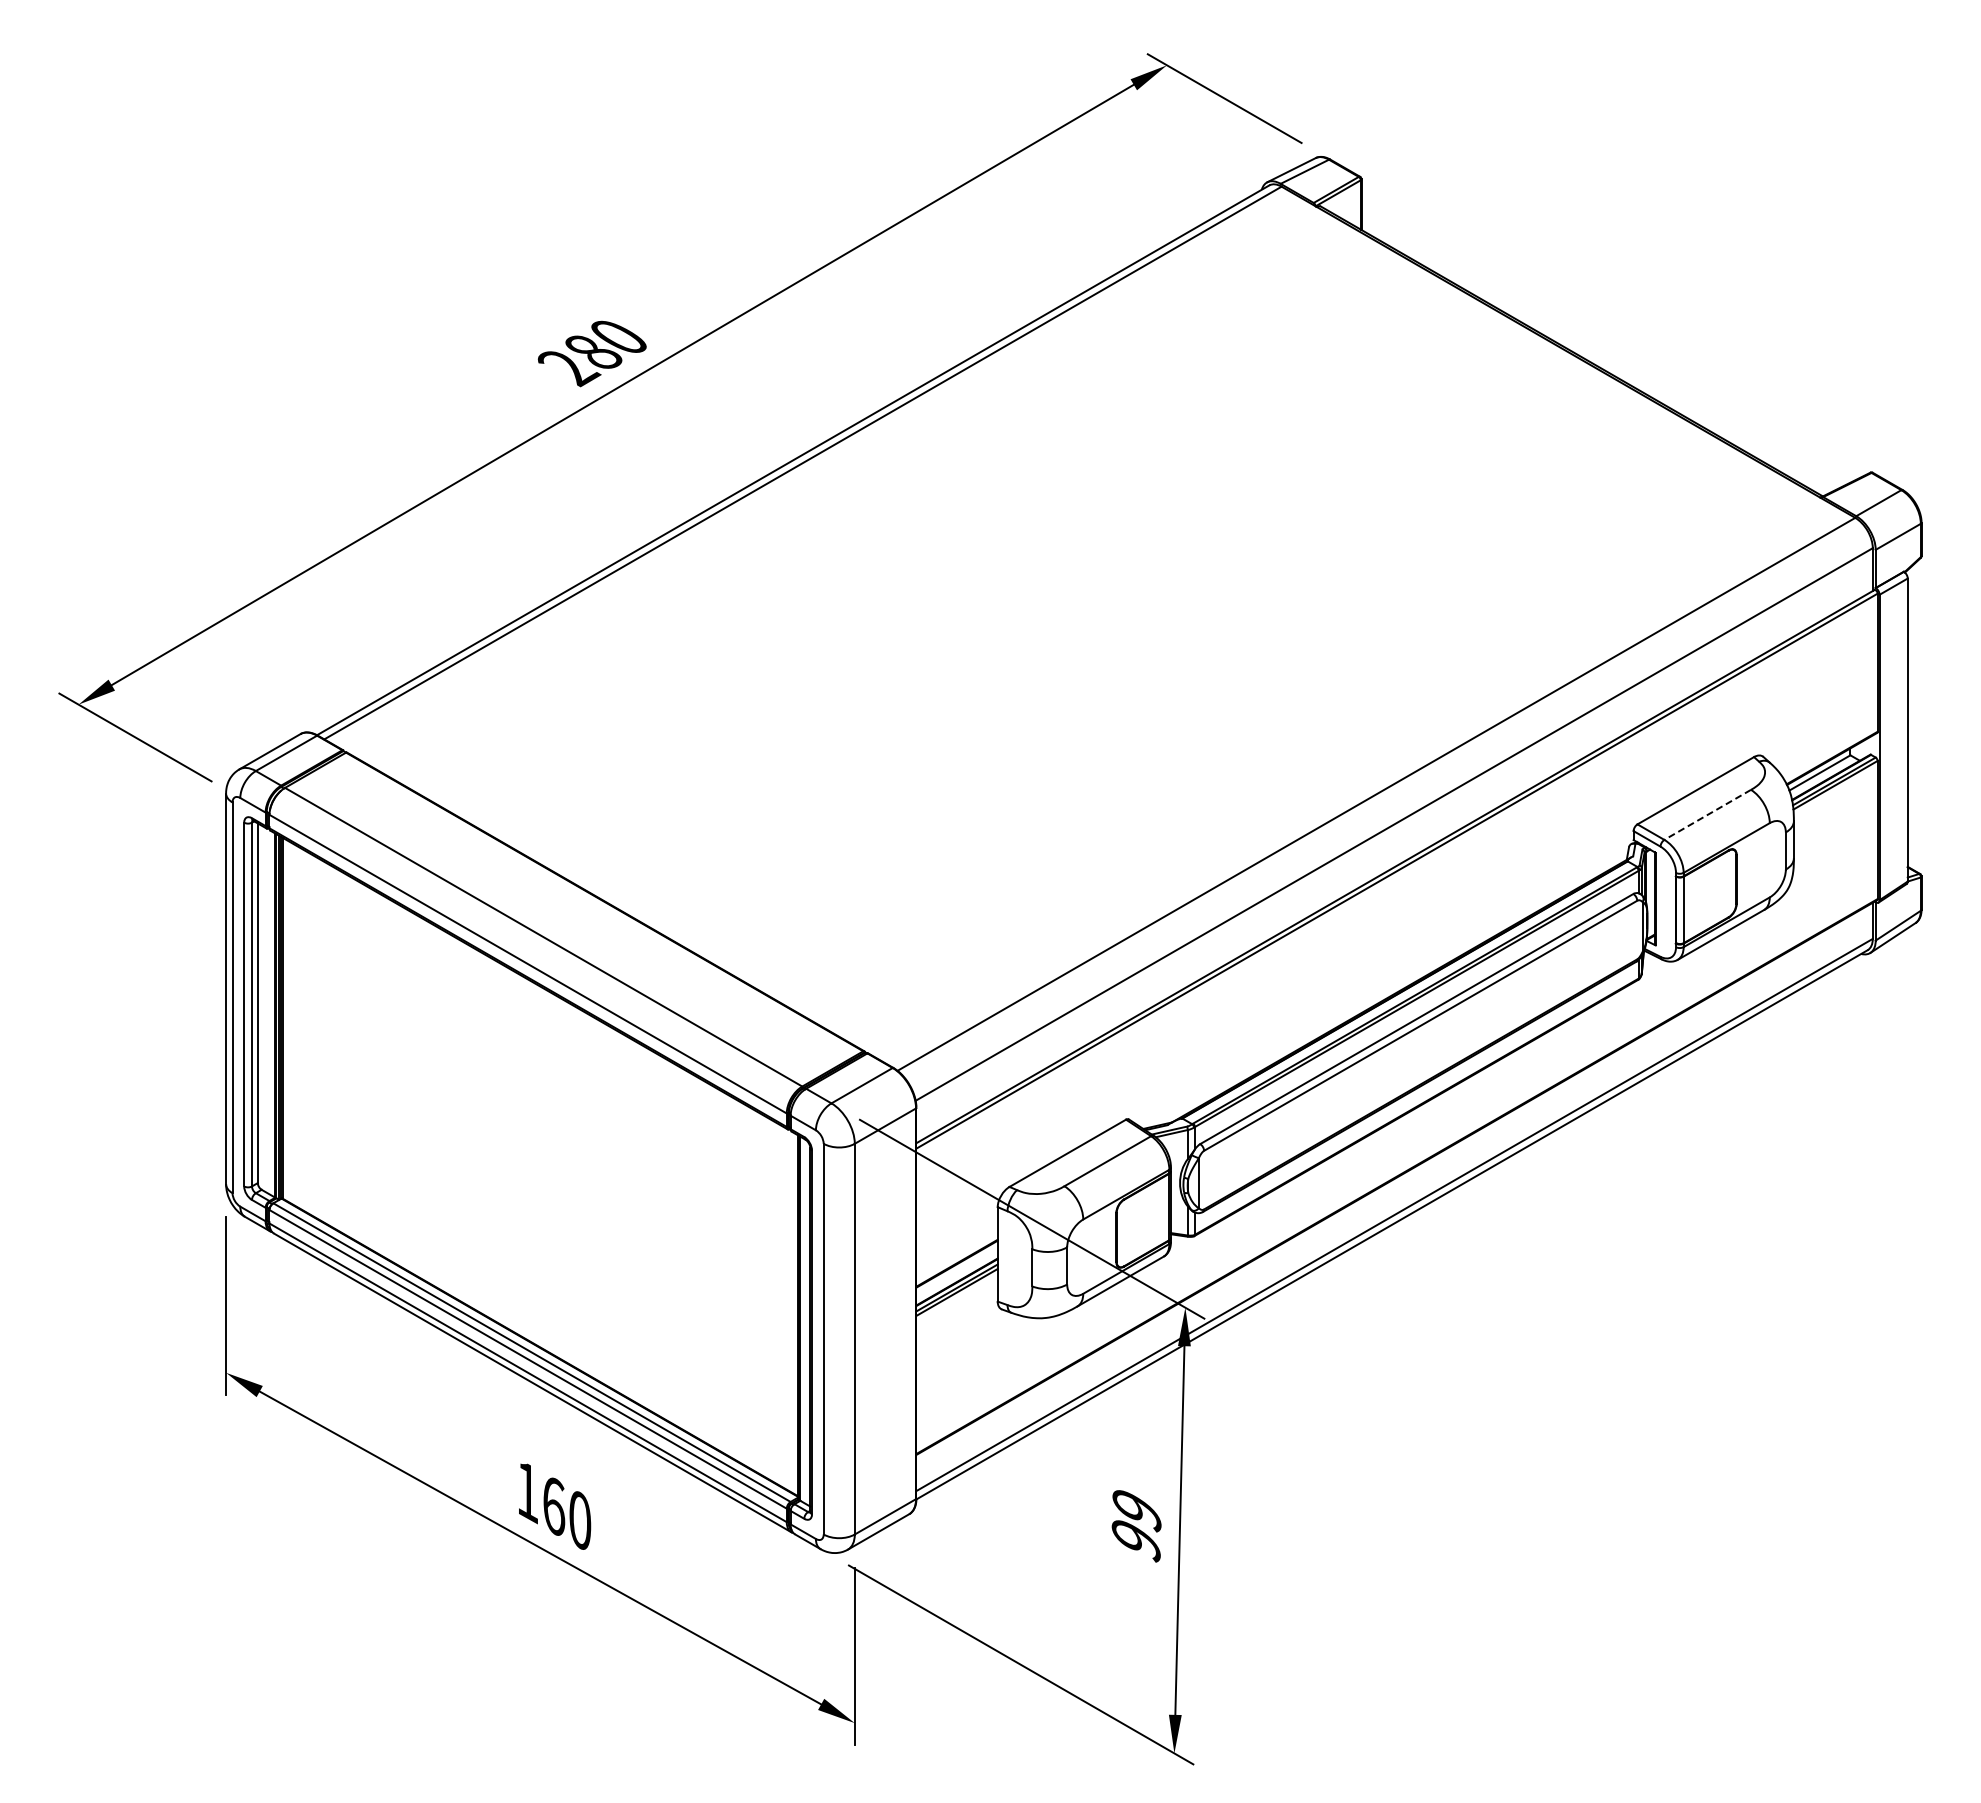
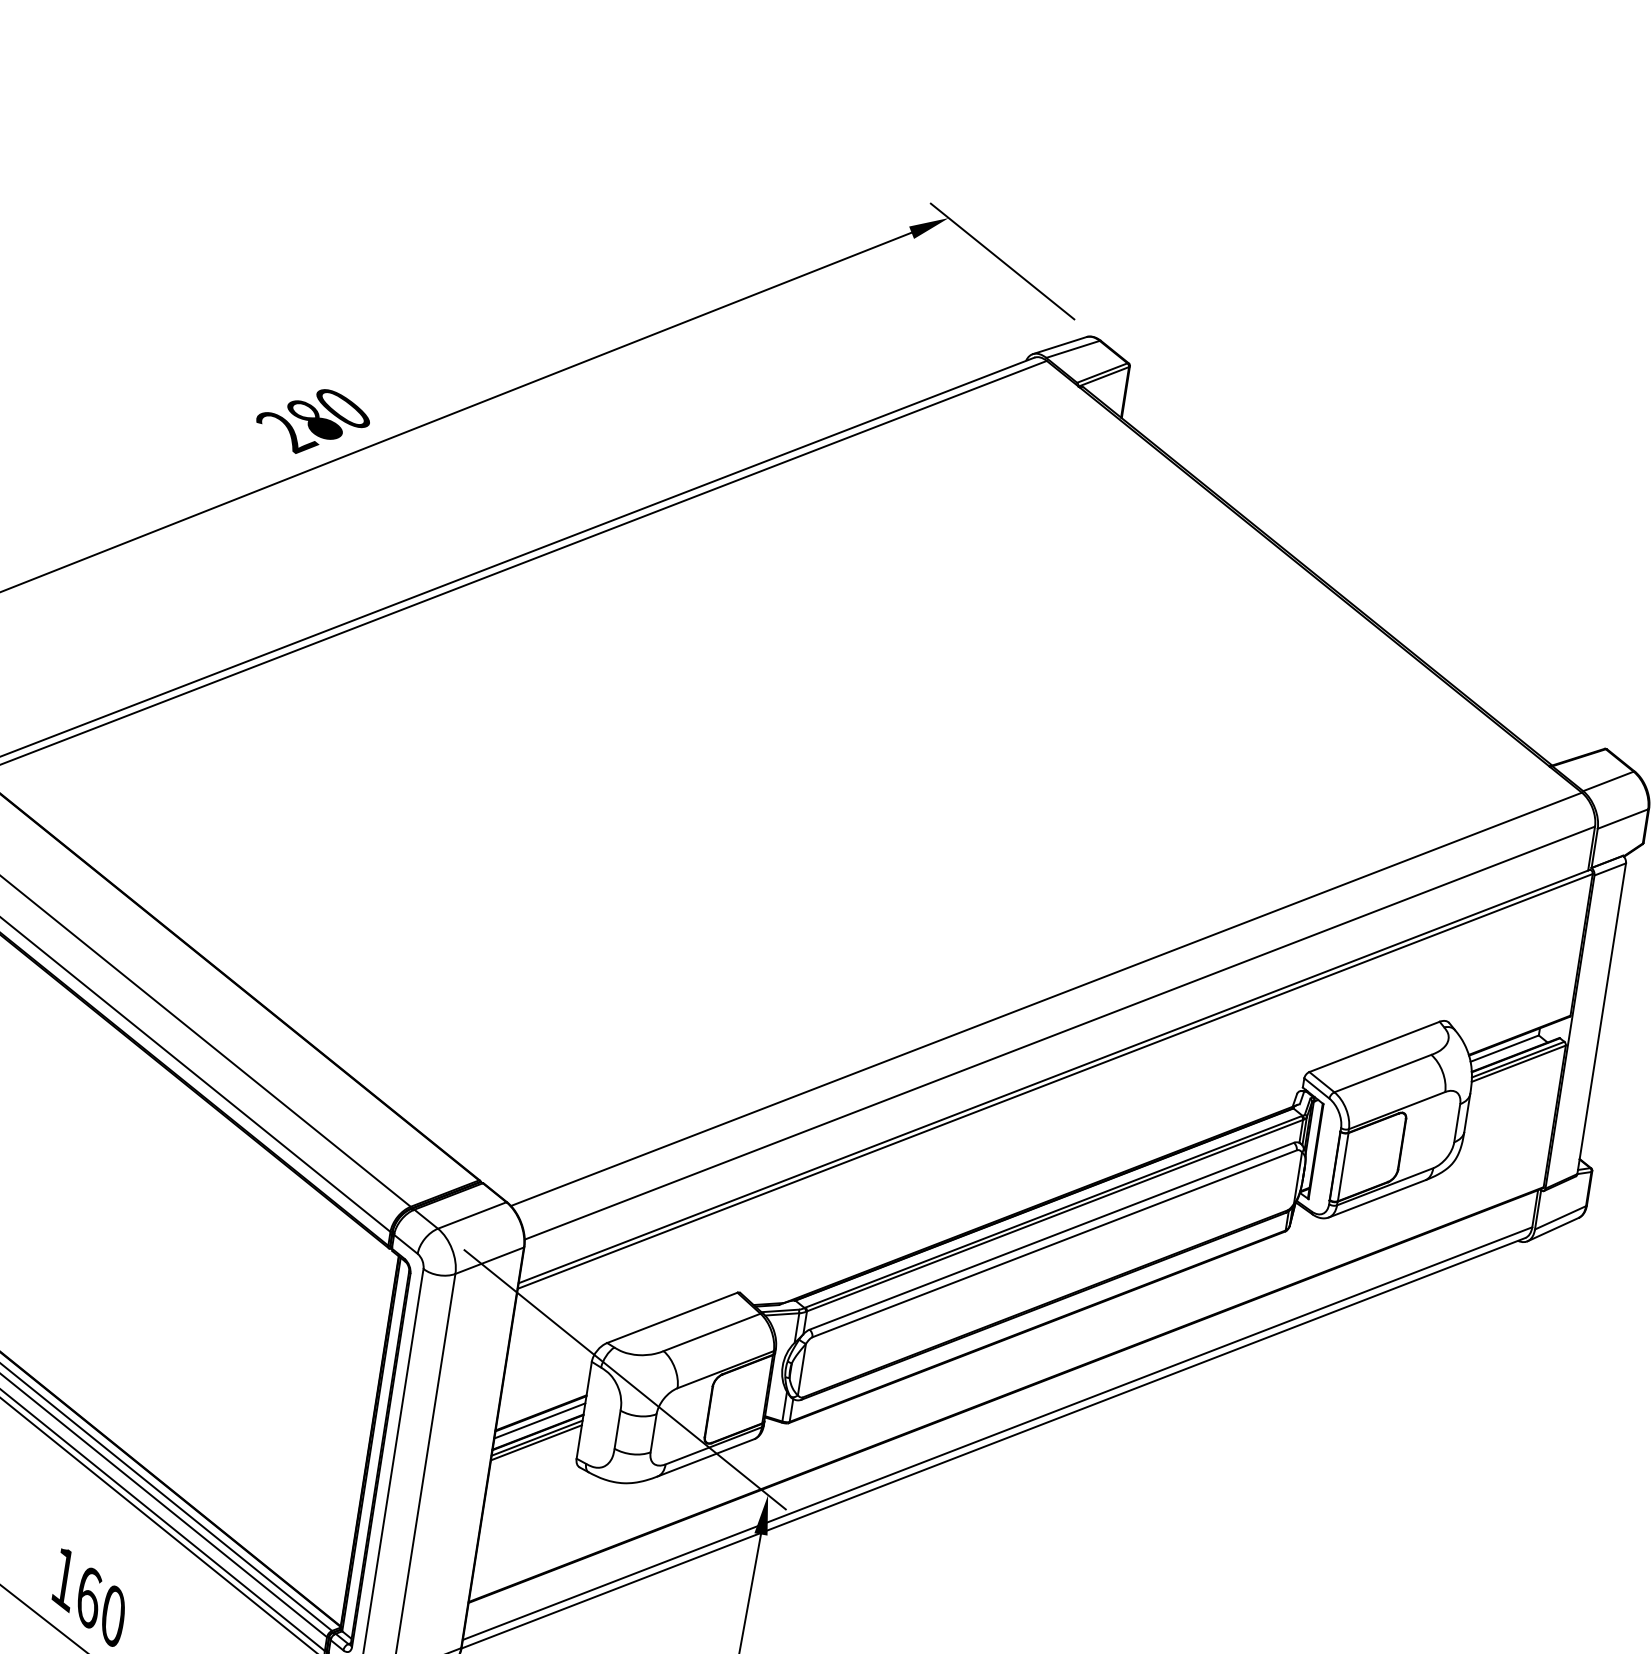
line: (1707, 815) -> (1382, 1074), dashed -> solid
line: (956, 1270) -> (539, 1420), added

